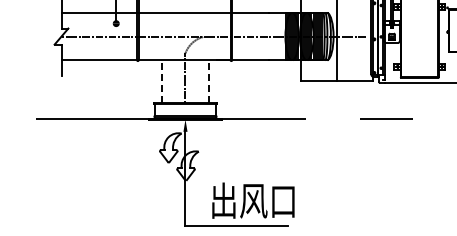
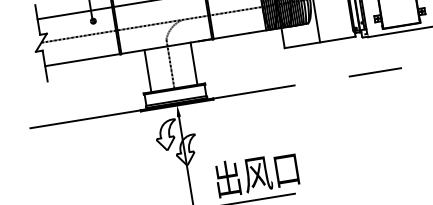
line: (162, 81) -> (148, 70), dashed -> solid
line: (208, 81) -> (193, 63), dashed -> solid

